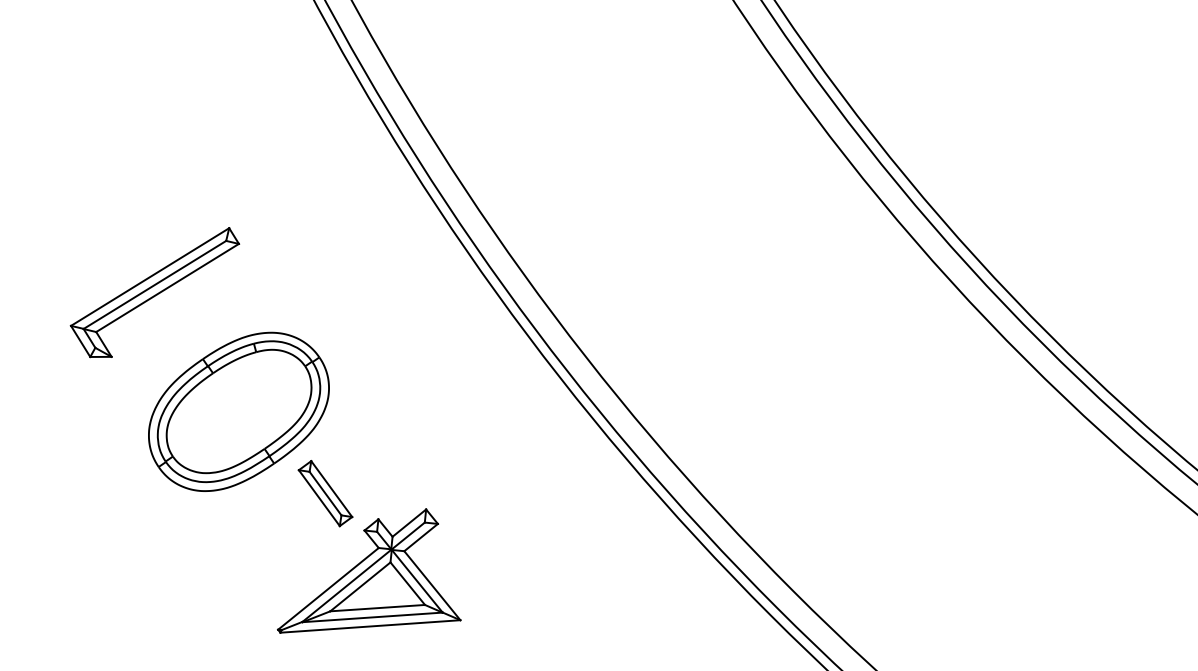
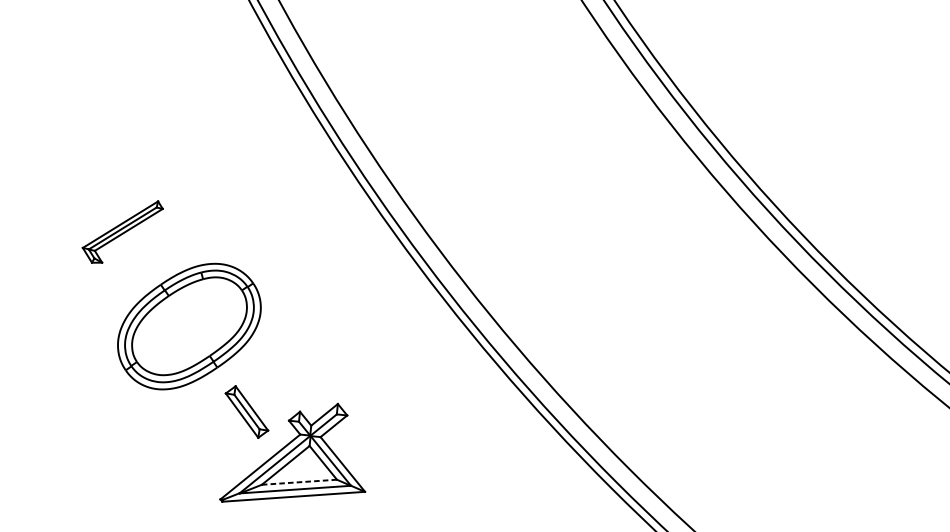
part: (154, 292) -> (122, 231), size x0.6
part: (325, 493) -> (246, 411), moved
line: (378, 608) -> (300, 482), solid -> dashed

